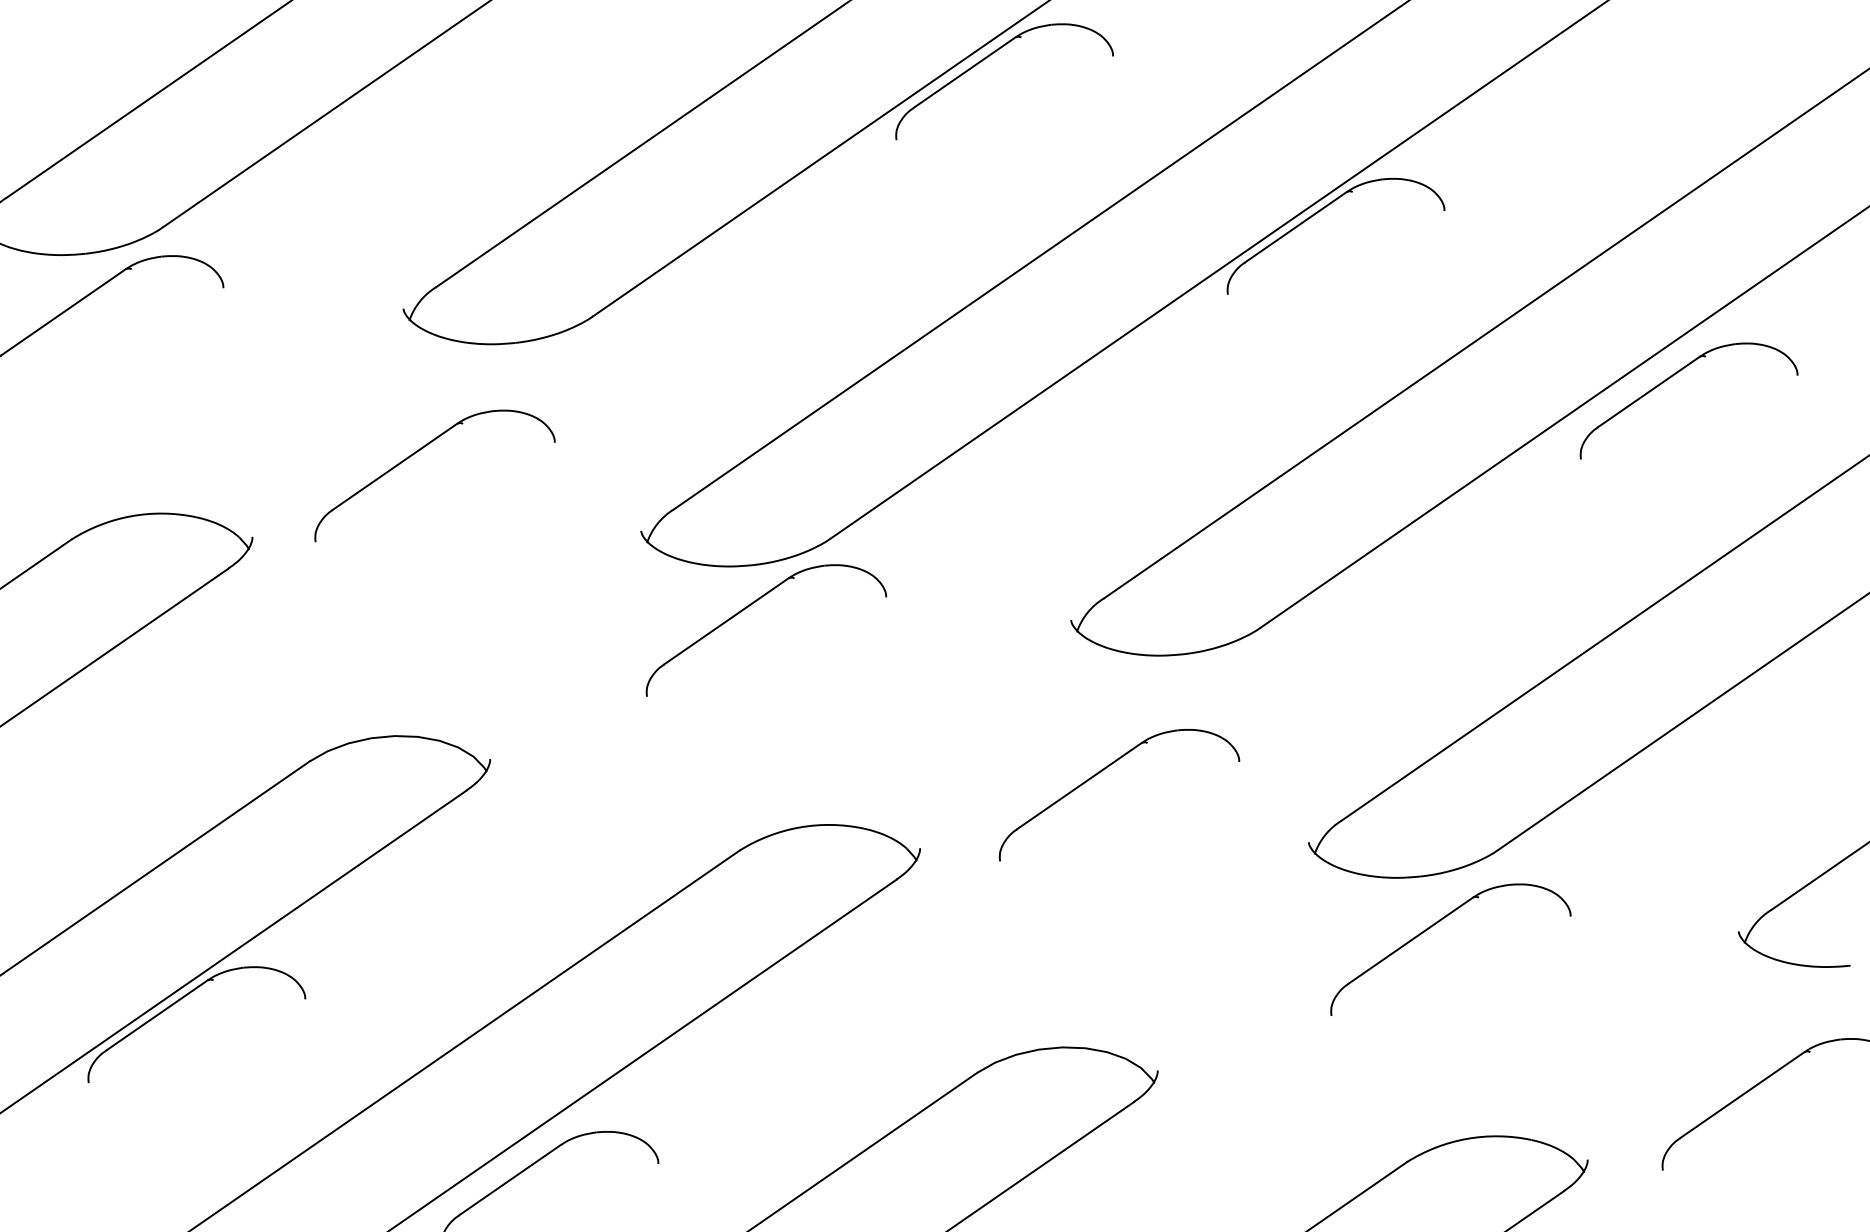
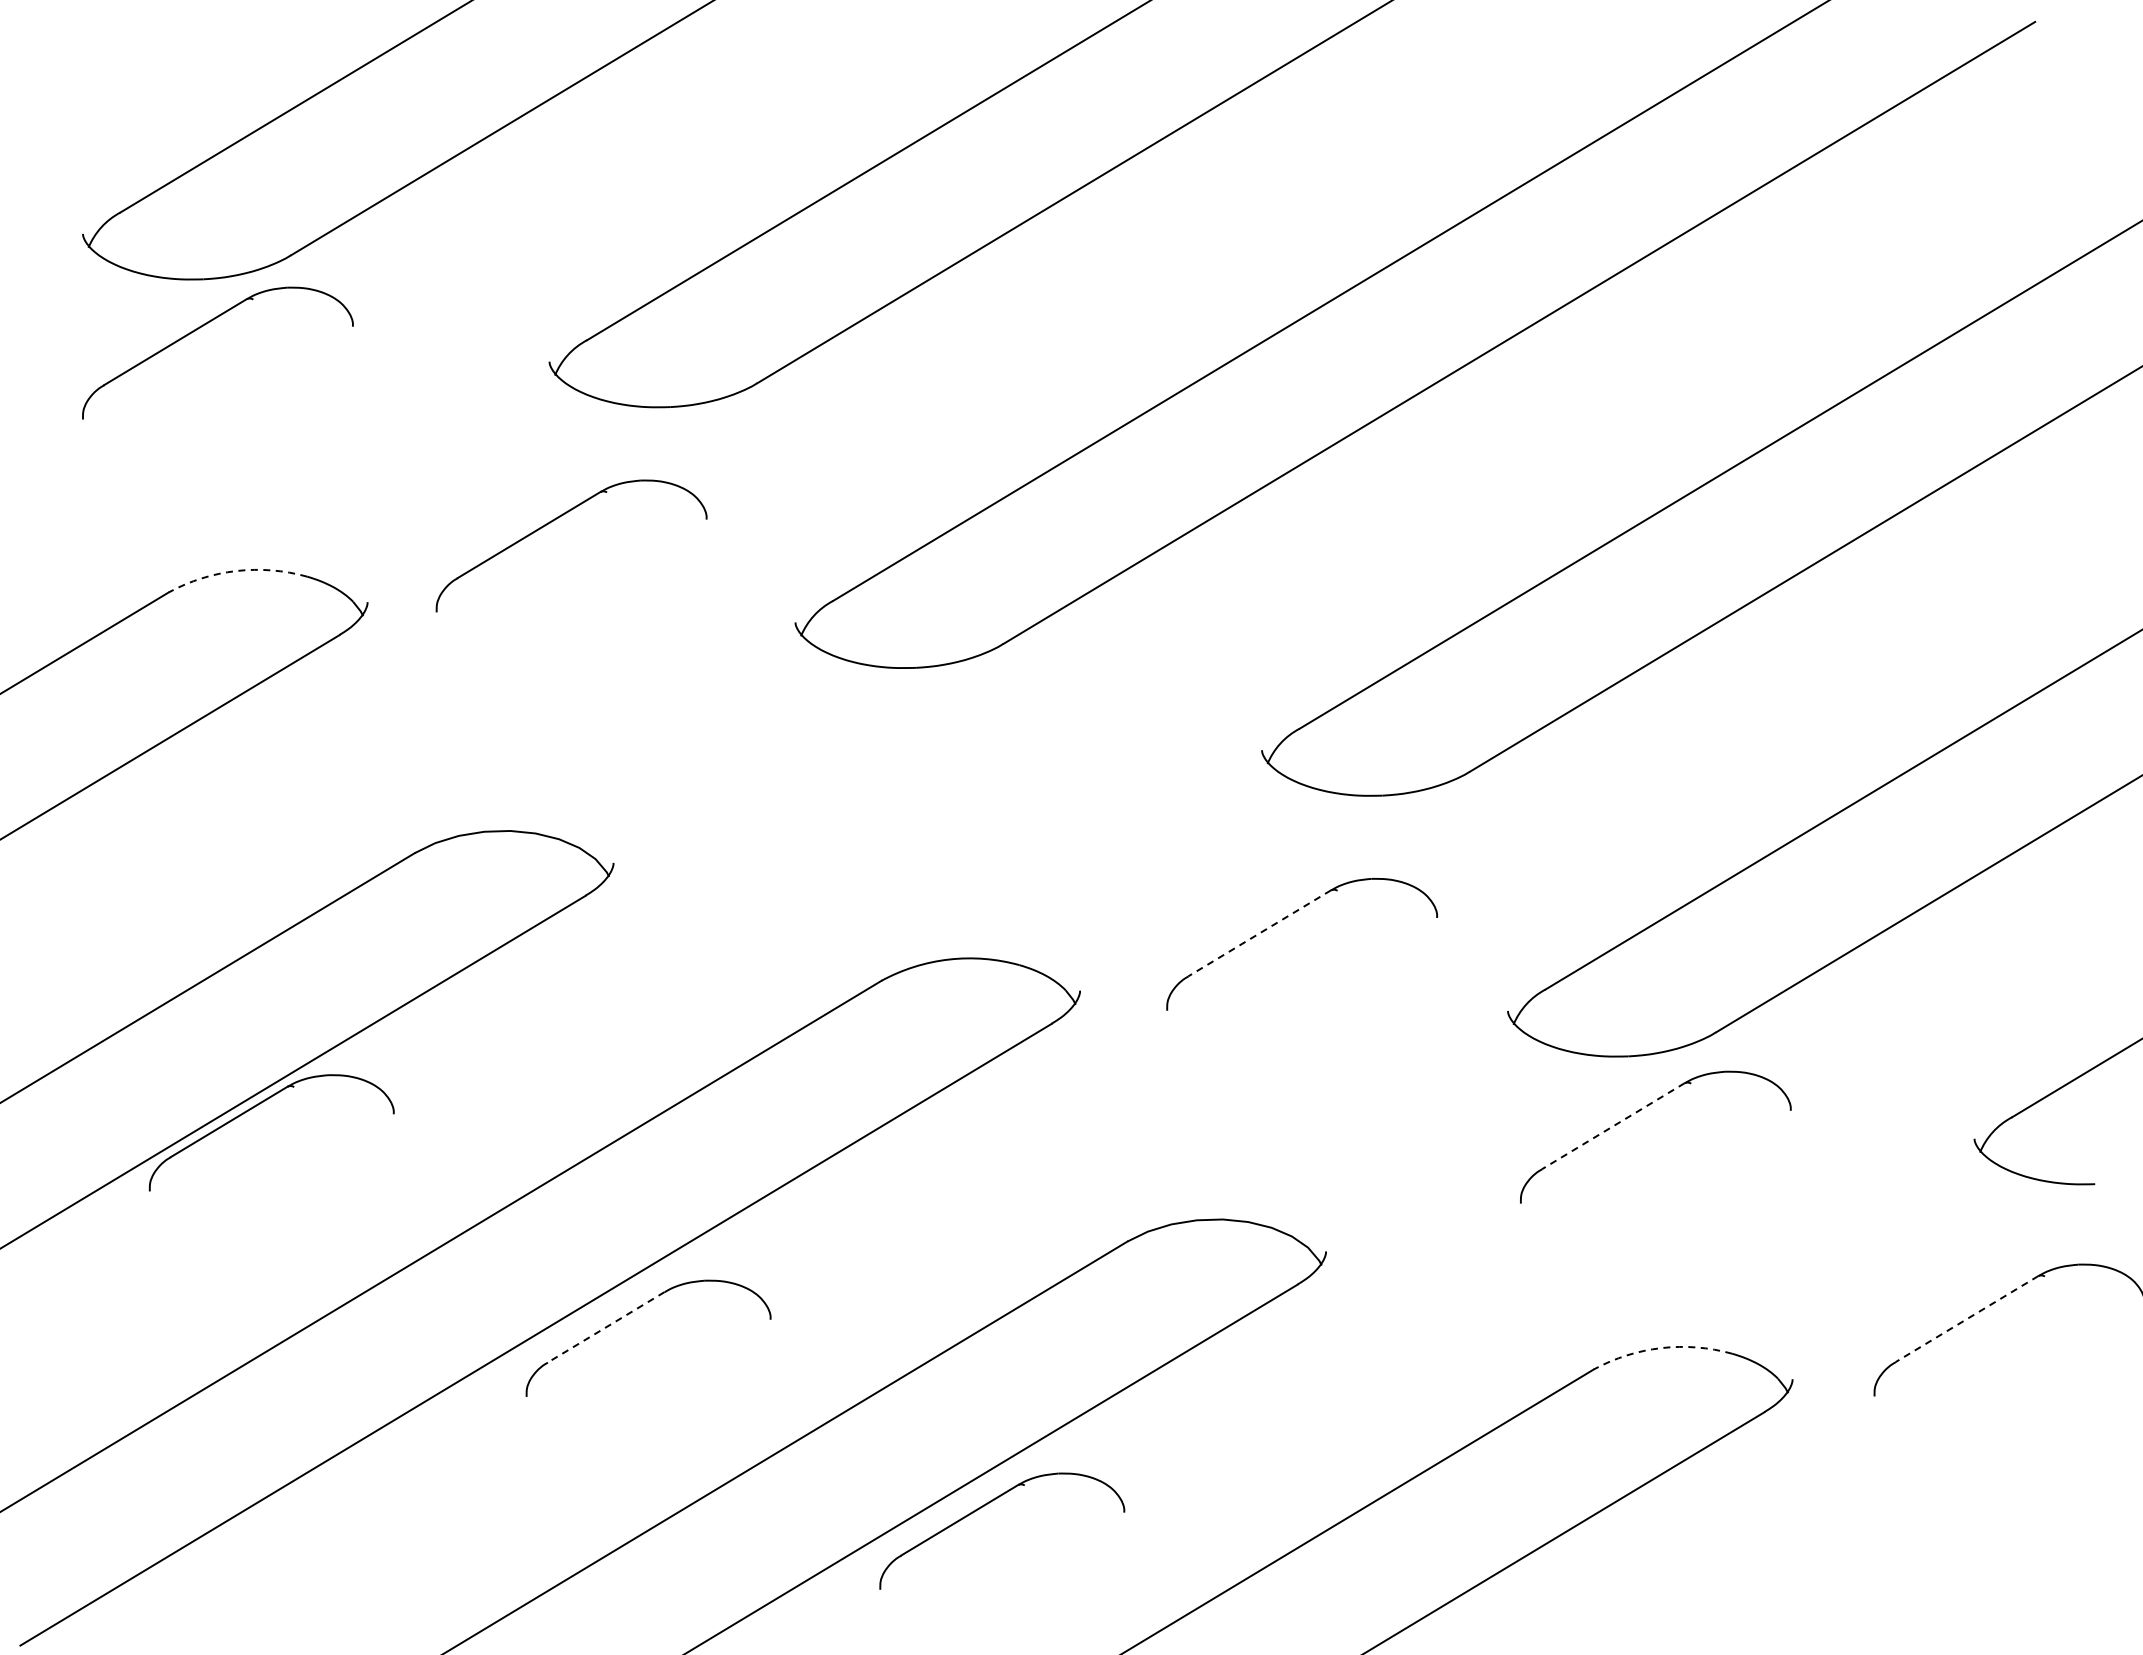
part: (990, 56) -> (1212, 124), removed
part: (1318, 212) -> (1562, 319), removed
part: (1671, 377) -> (1938, 525), removed
arc: (131, 516) -> (236, 571), solid -> dashed
part: (752, 604) -> (912, 711), removed
line: (1079, 786) -> (1259, 933), solid -> dashed
line: (1410, 940) -> (1612, 1126), solid -> dashed
line: (1741, 1095) -> (1966, 1319), solid -> dashed
arc: (1467, 1139) -> (1661, 1348), solid -> dashed
line: (509, 1180) -> (605, 1327), solid -> dashed

